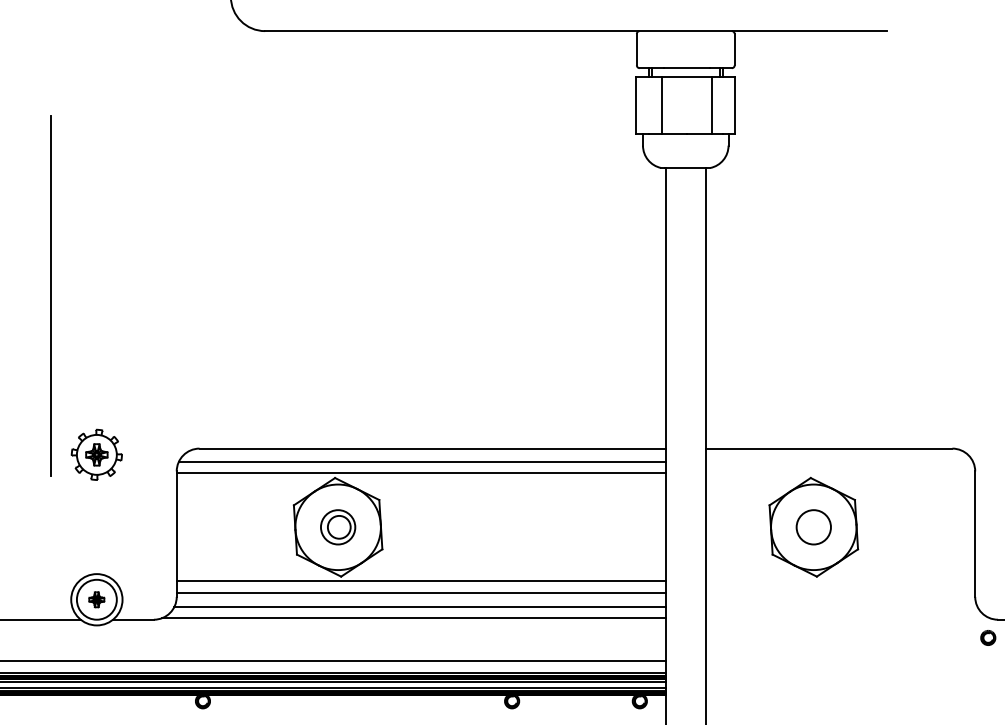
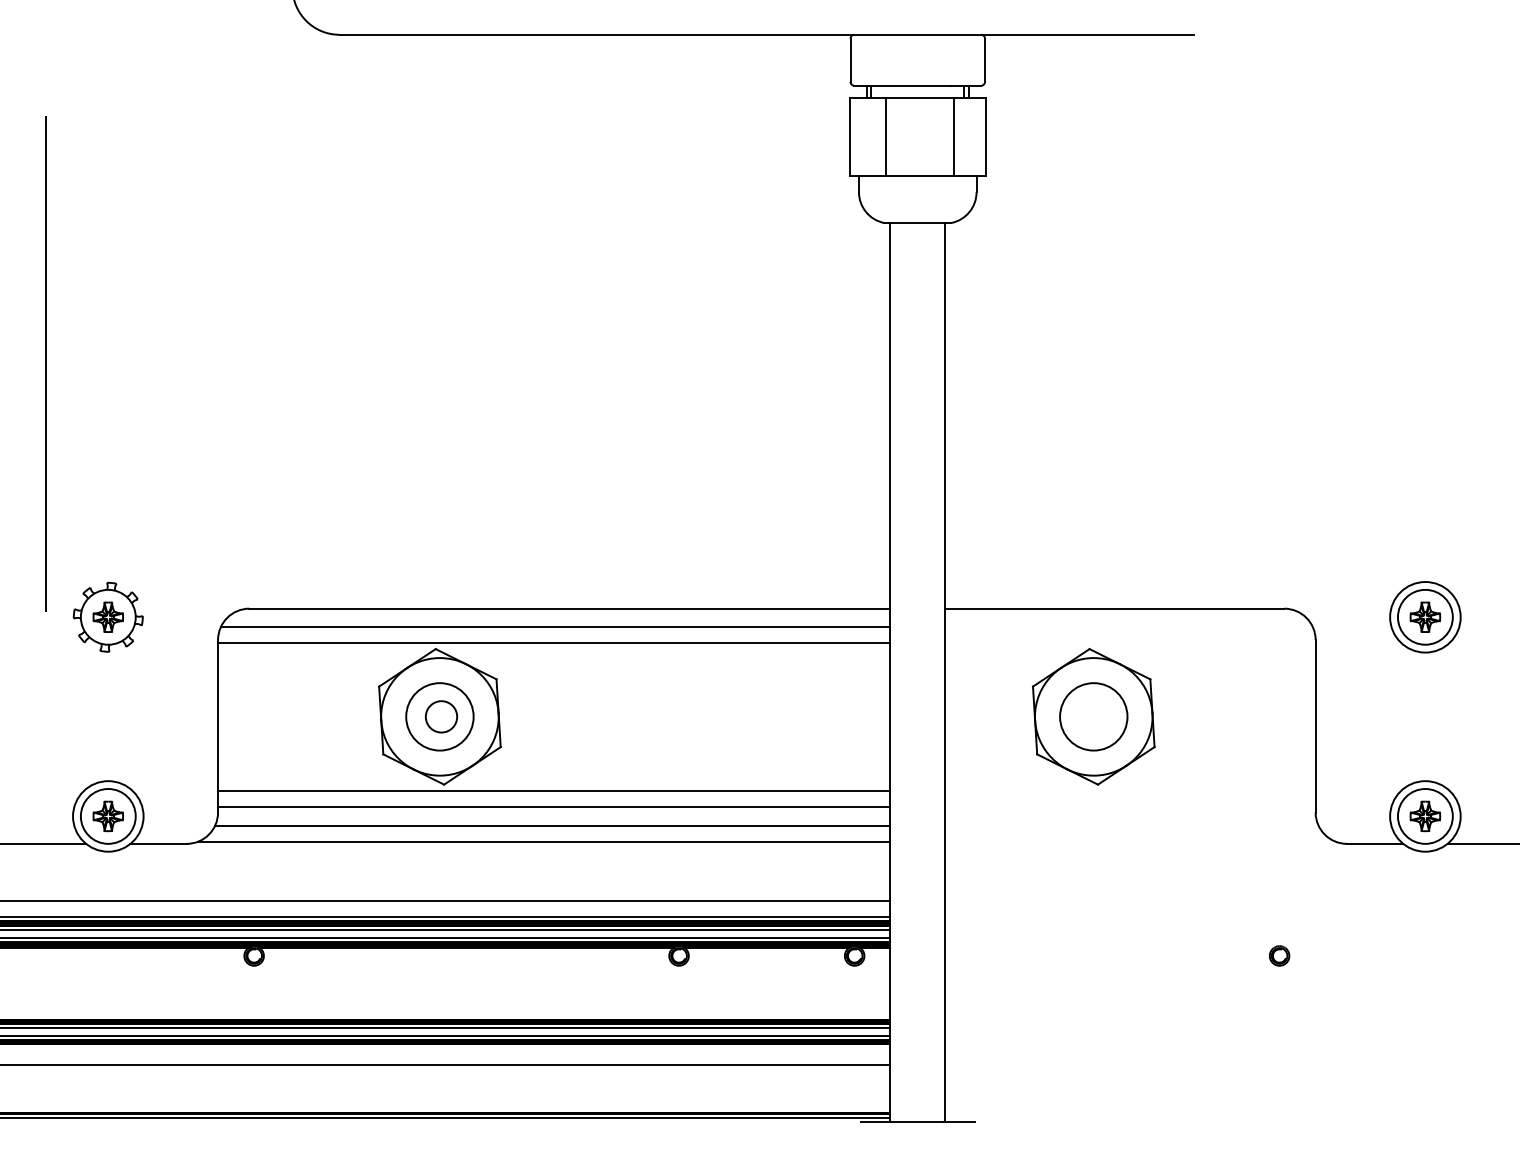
line: (51, 295) -> (45, 363), moved
circle: (337, 527) -> (439, 716), size x1.43
circle: (813, 527) -> (1093, 716), size x1.43
part: (96, 599) -> (107, 816), size x1.43
part: (988, 637) -> (1279, 955), moved

